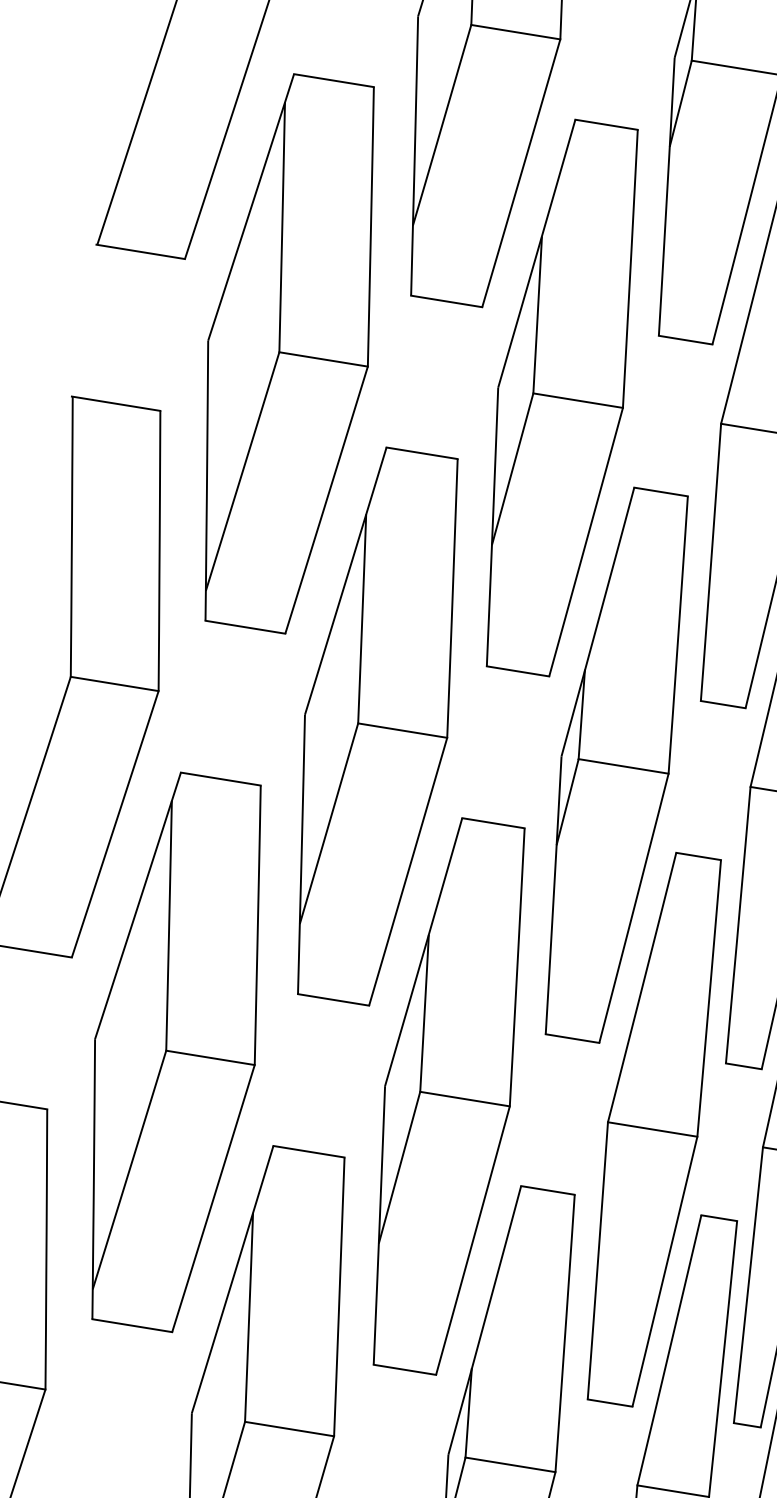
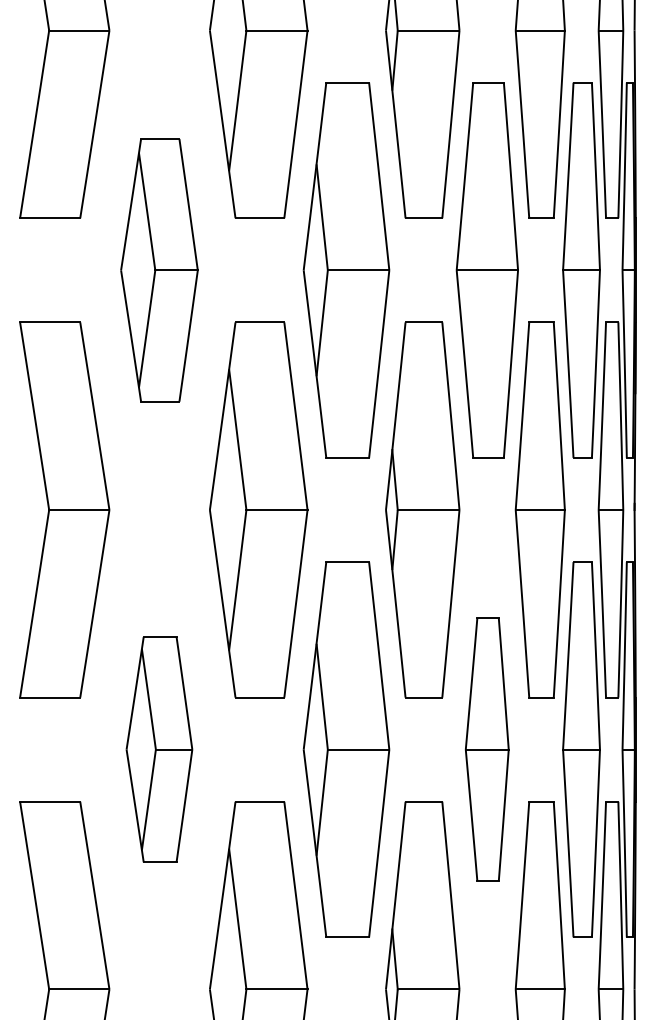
part: (288, 353) -> (159, 270), size x0.7
part: (175, 1051) -> (159, 749), size x0.6
part: (651, 1128) -> (486, 749), size x0.7

